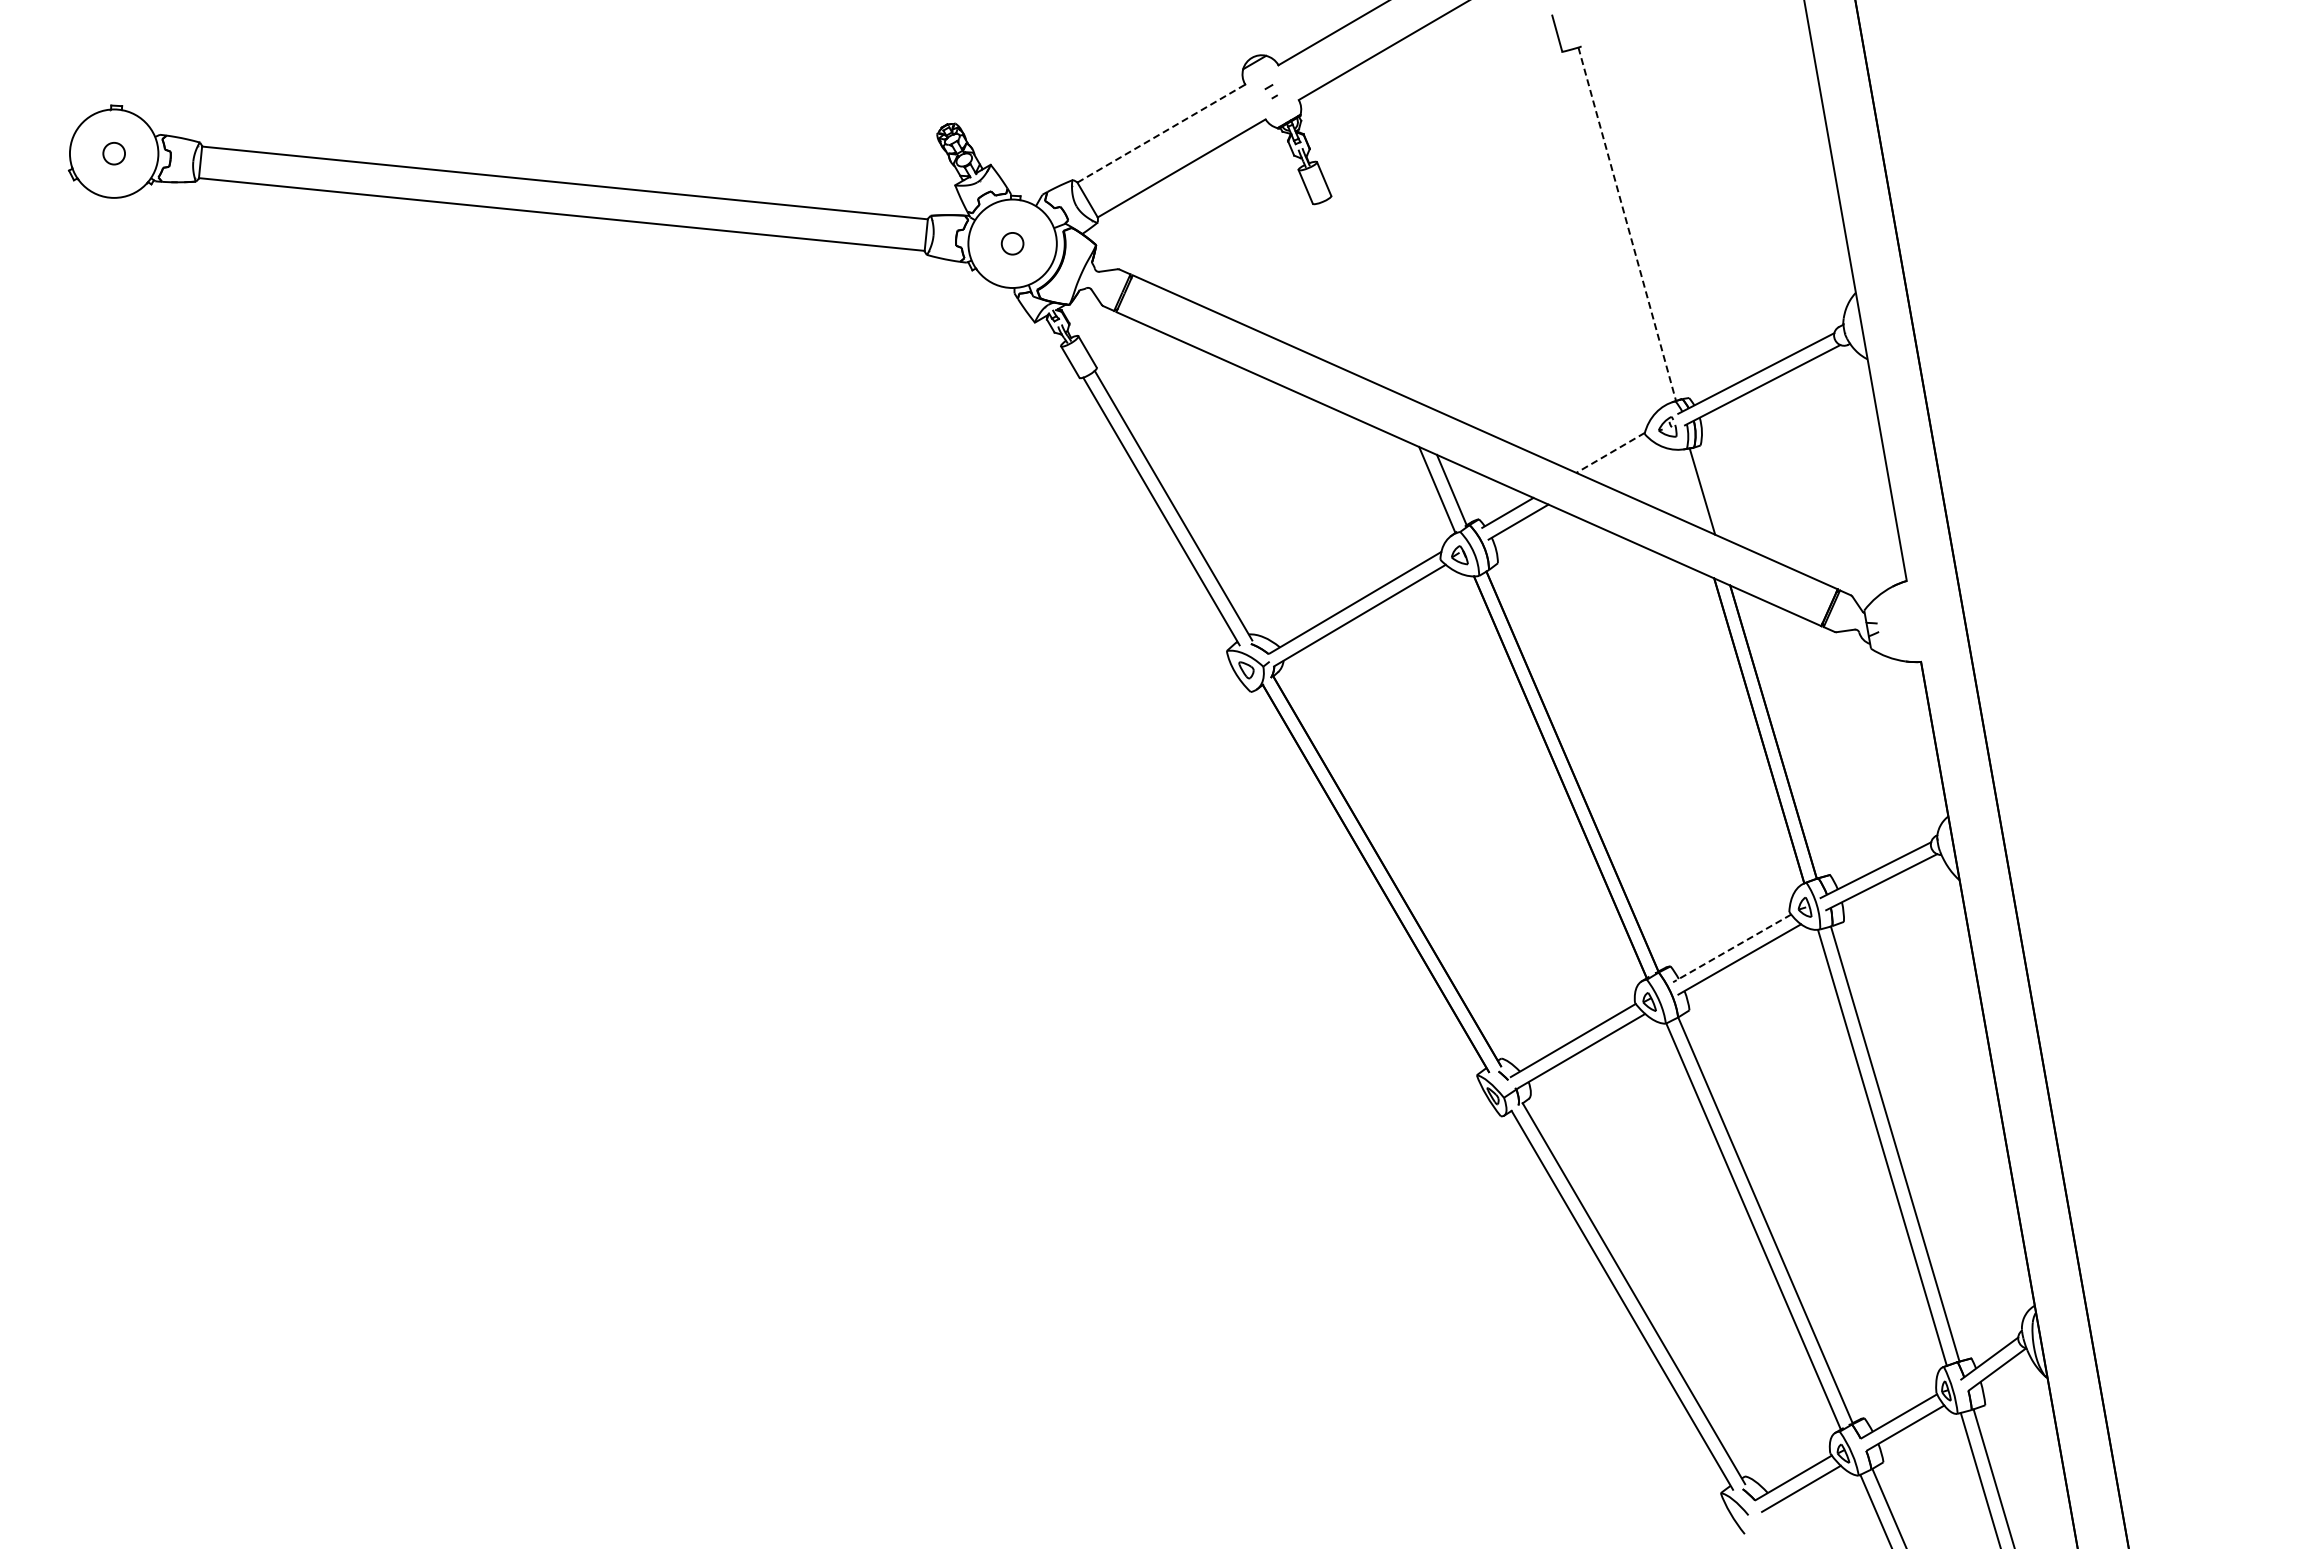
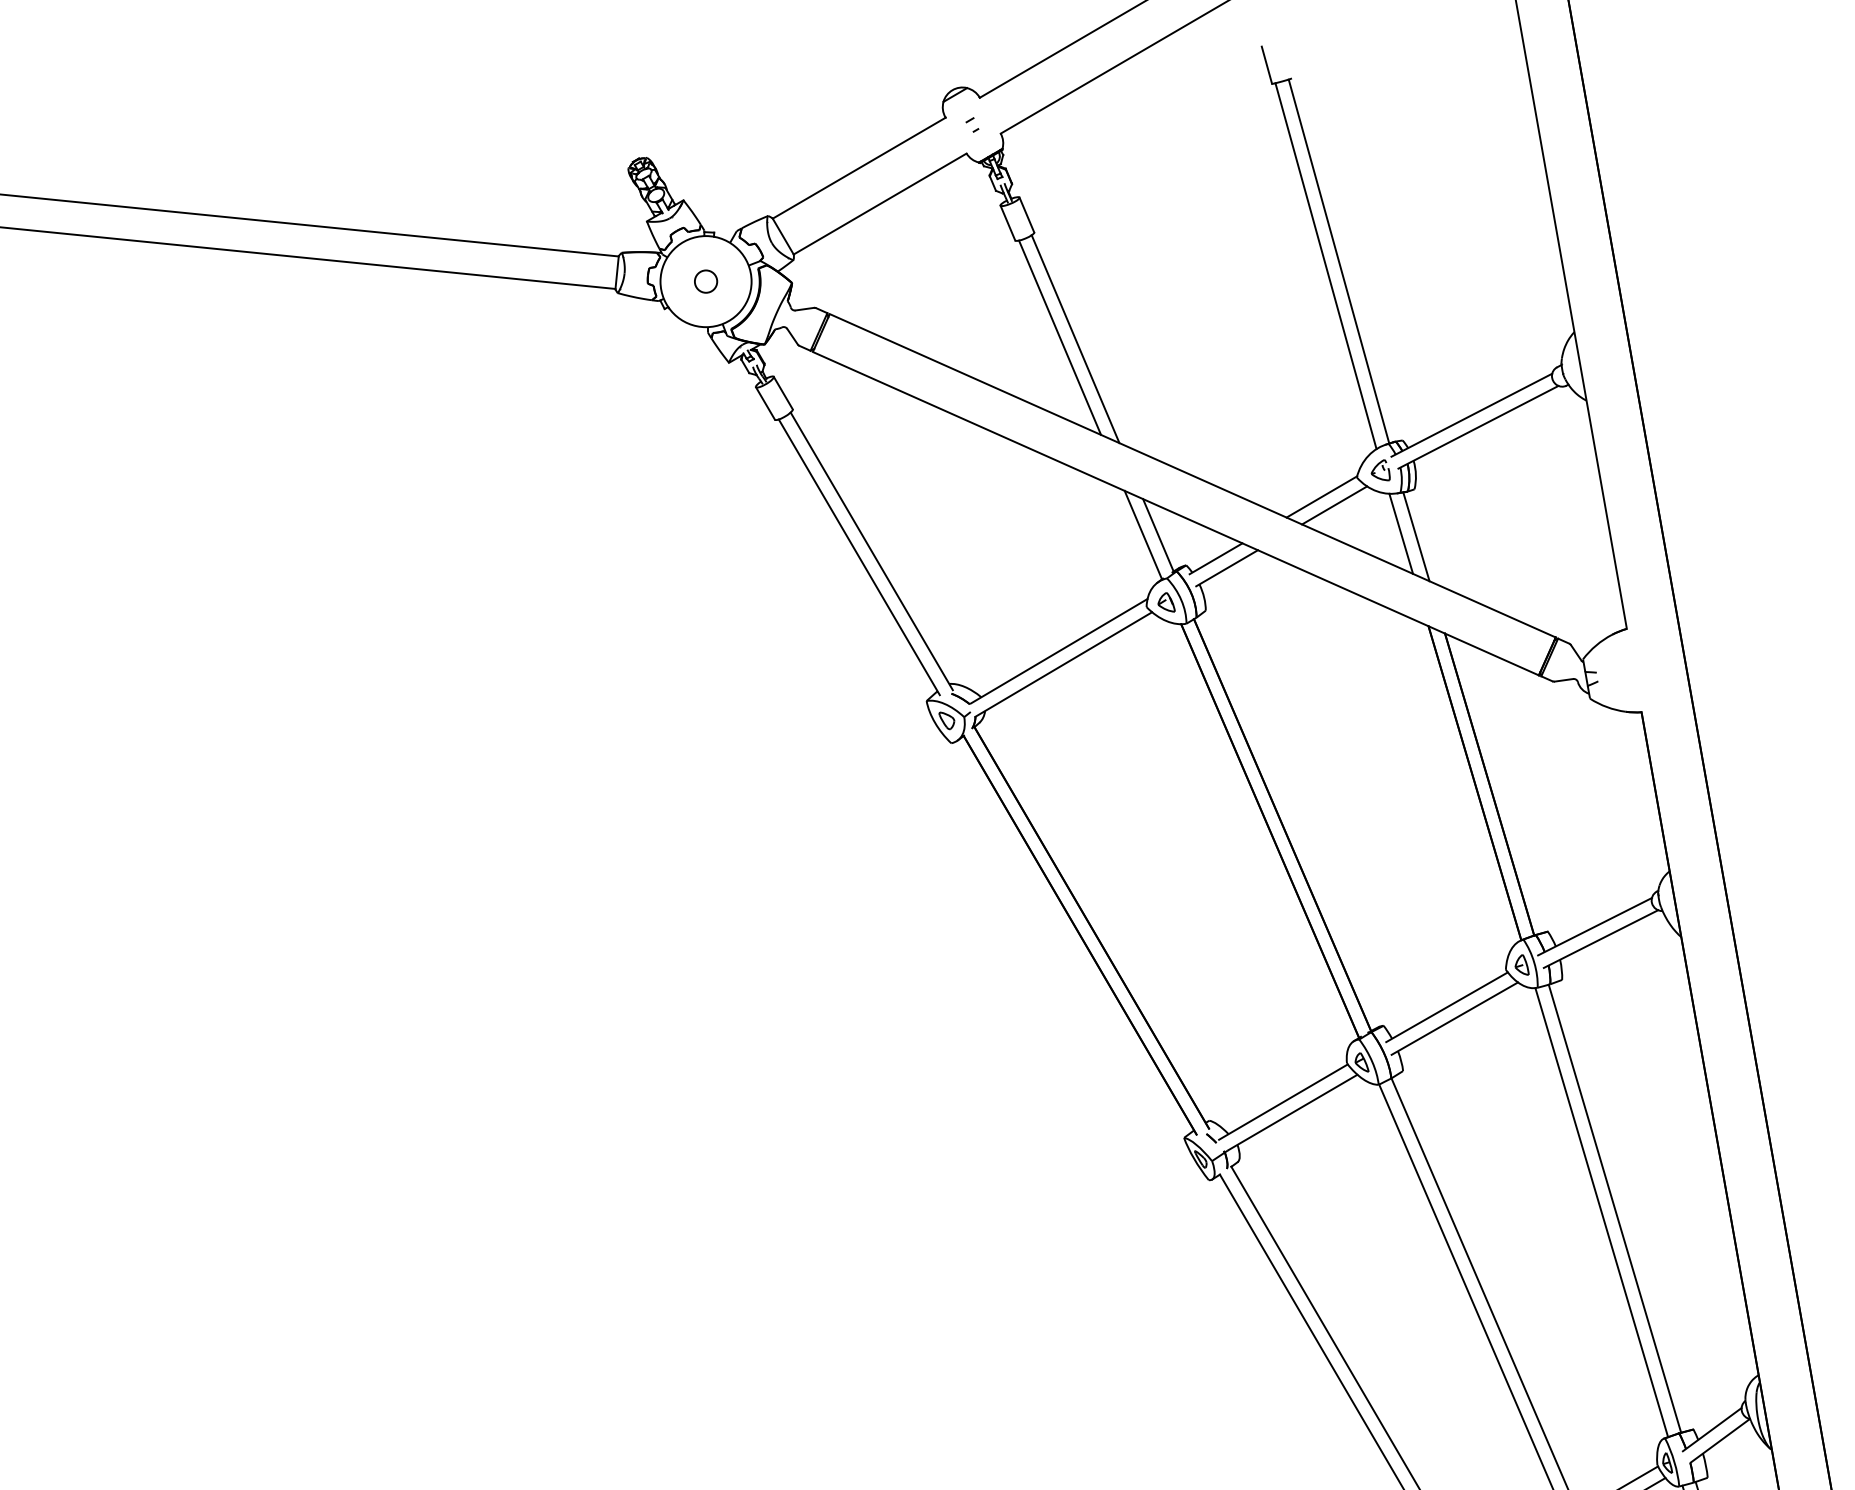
line: (1161, 133) -> (859, 168), dashed -> solid
line: (1627, 224) -> (1339, 261), dashed -> solid
line: (1614, 228) -> (1325, 265), added
line: (1356, 297) -> (1060, 336), added
line: (1371, 299) -> (1075, 339), added
line: (1610, 452) -> (1321, 496), dashed -> solid
line: (1622, 460) -> (1334, 504), added
line: (1687, 488) -> (1401, 533), added
line: (1731, 948) -> (1446, 1007), dashed -> solid

